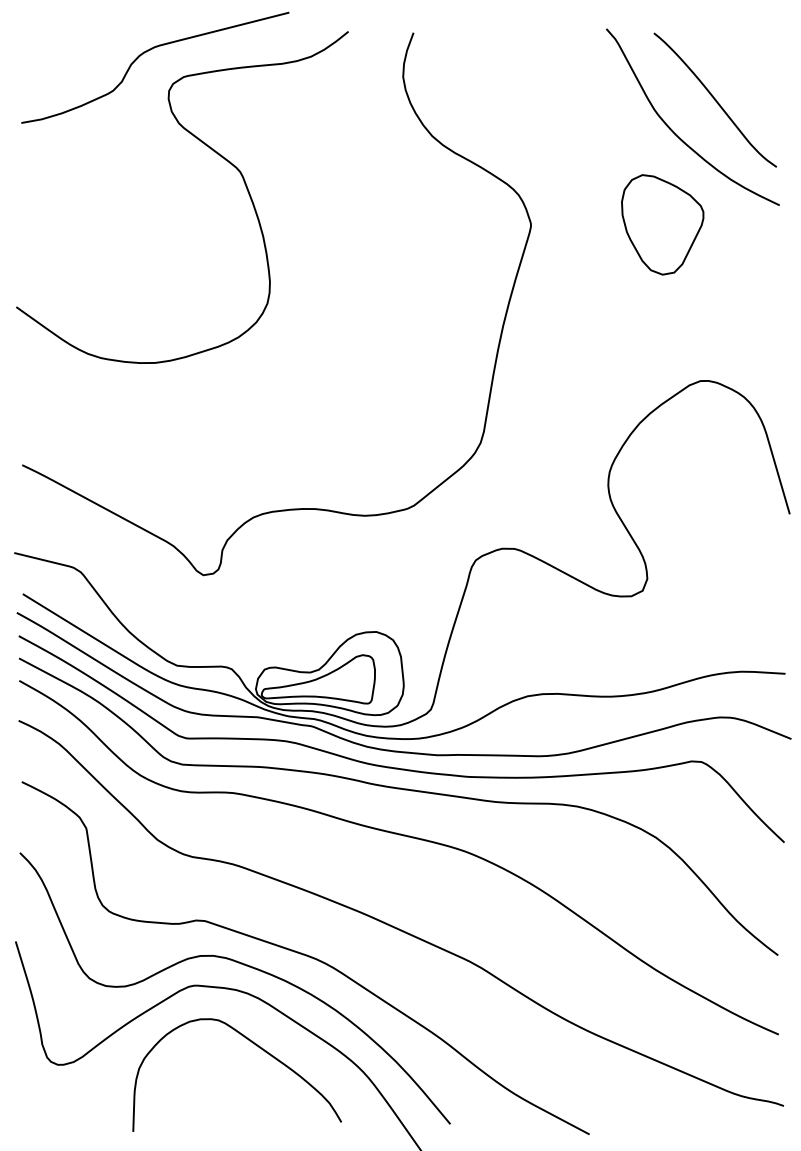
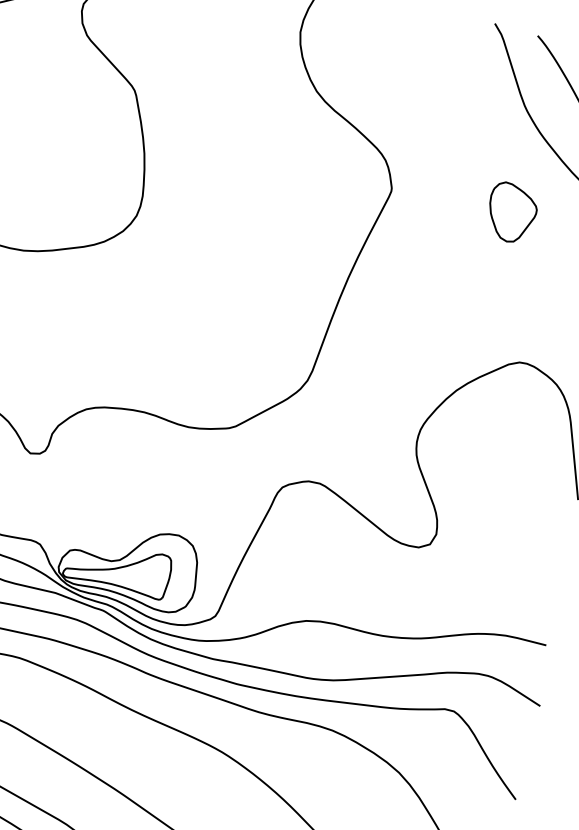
part: (662, 225) -> (511, 213), size x0.62

